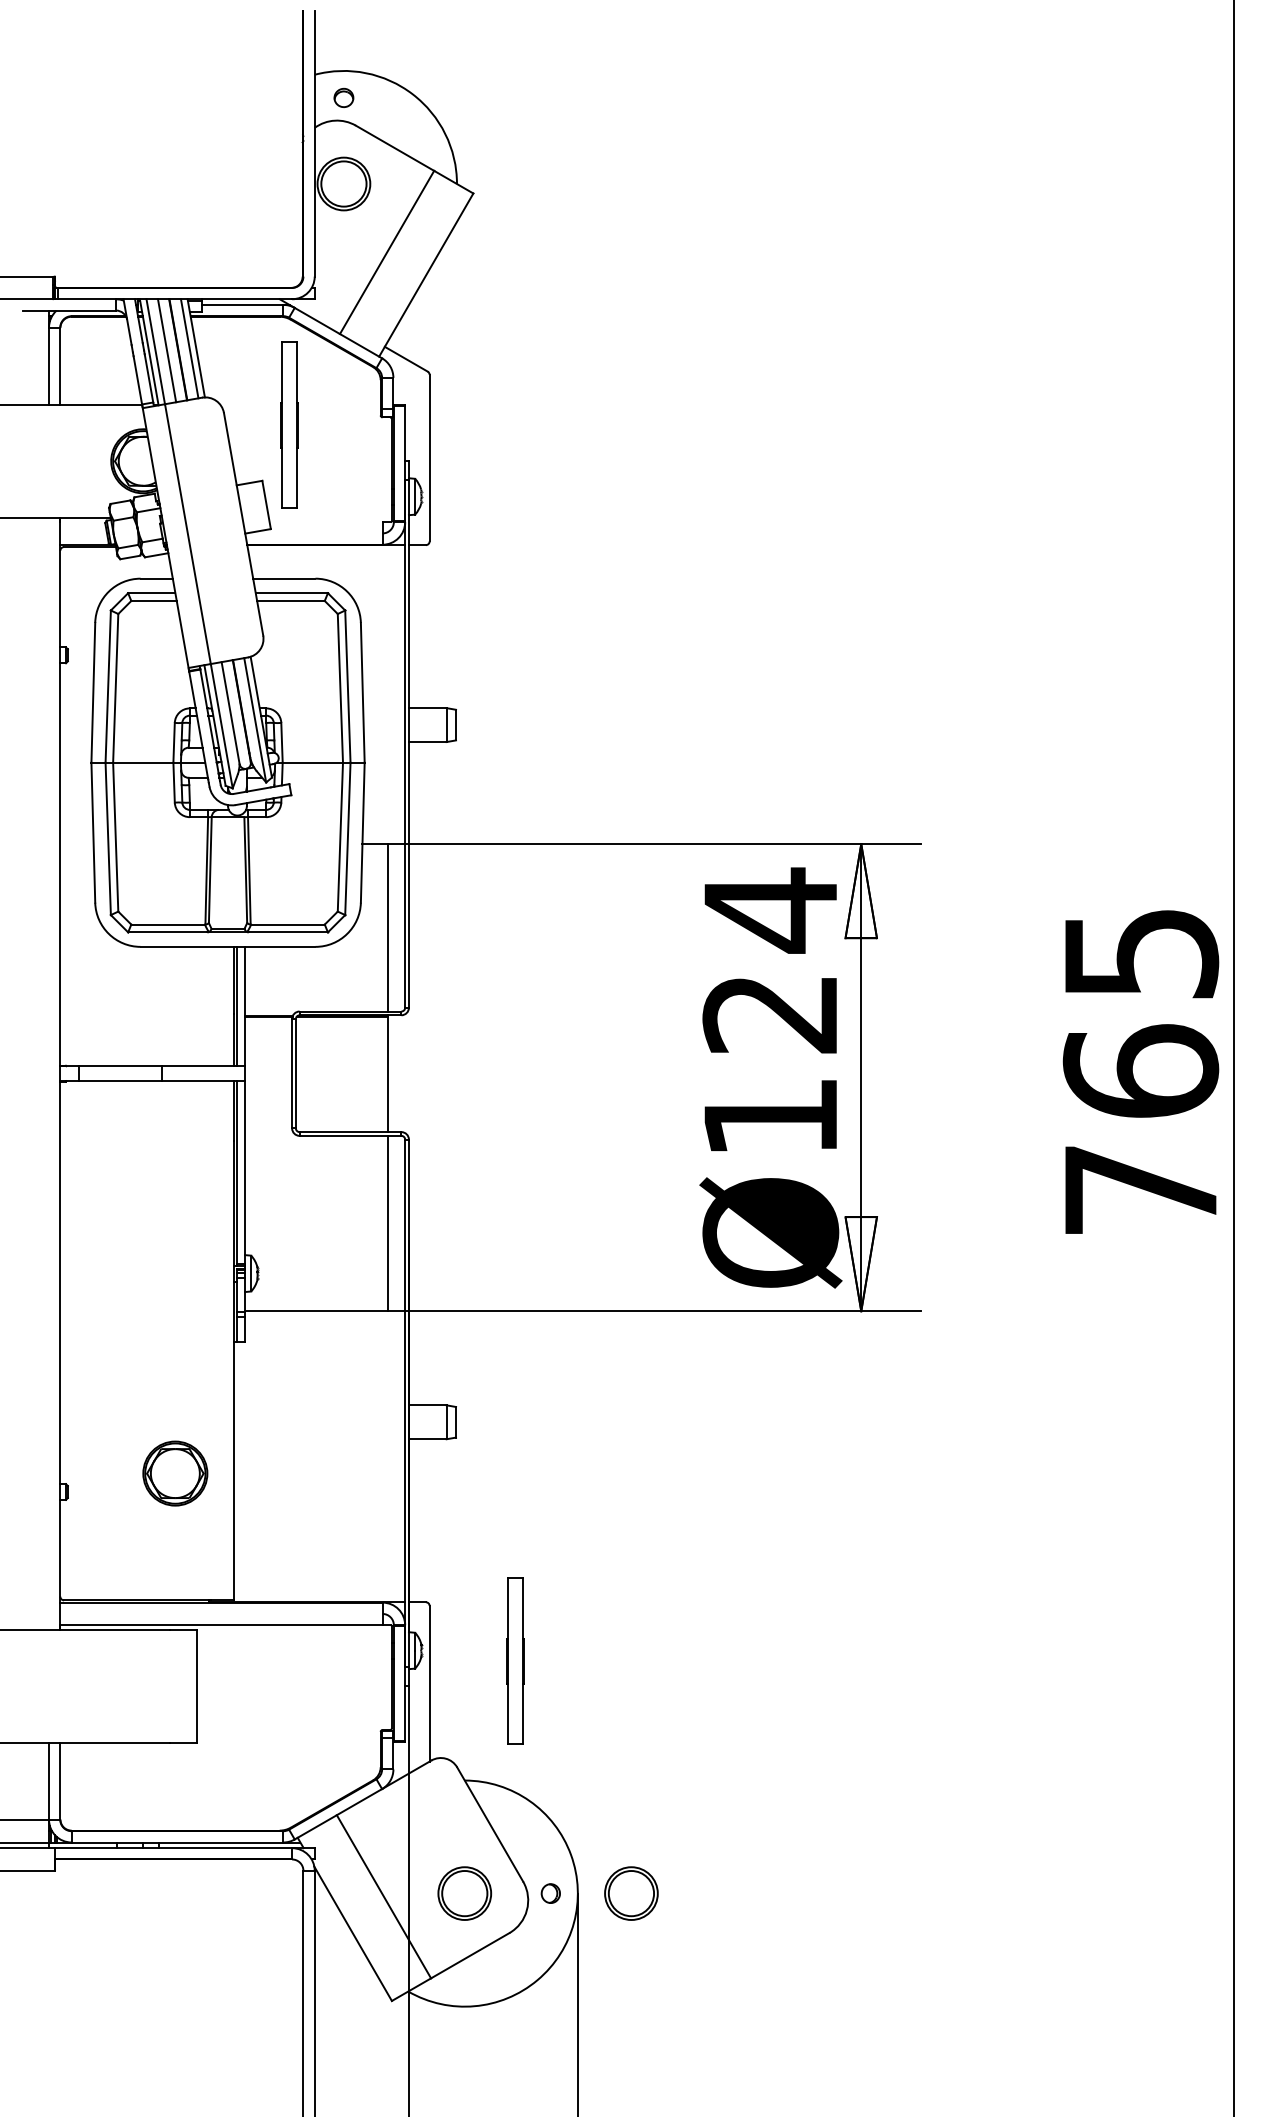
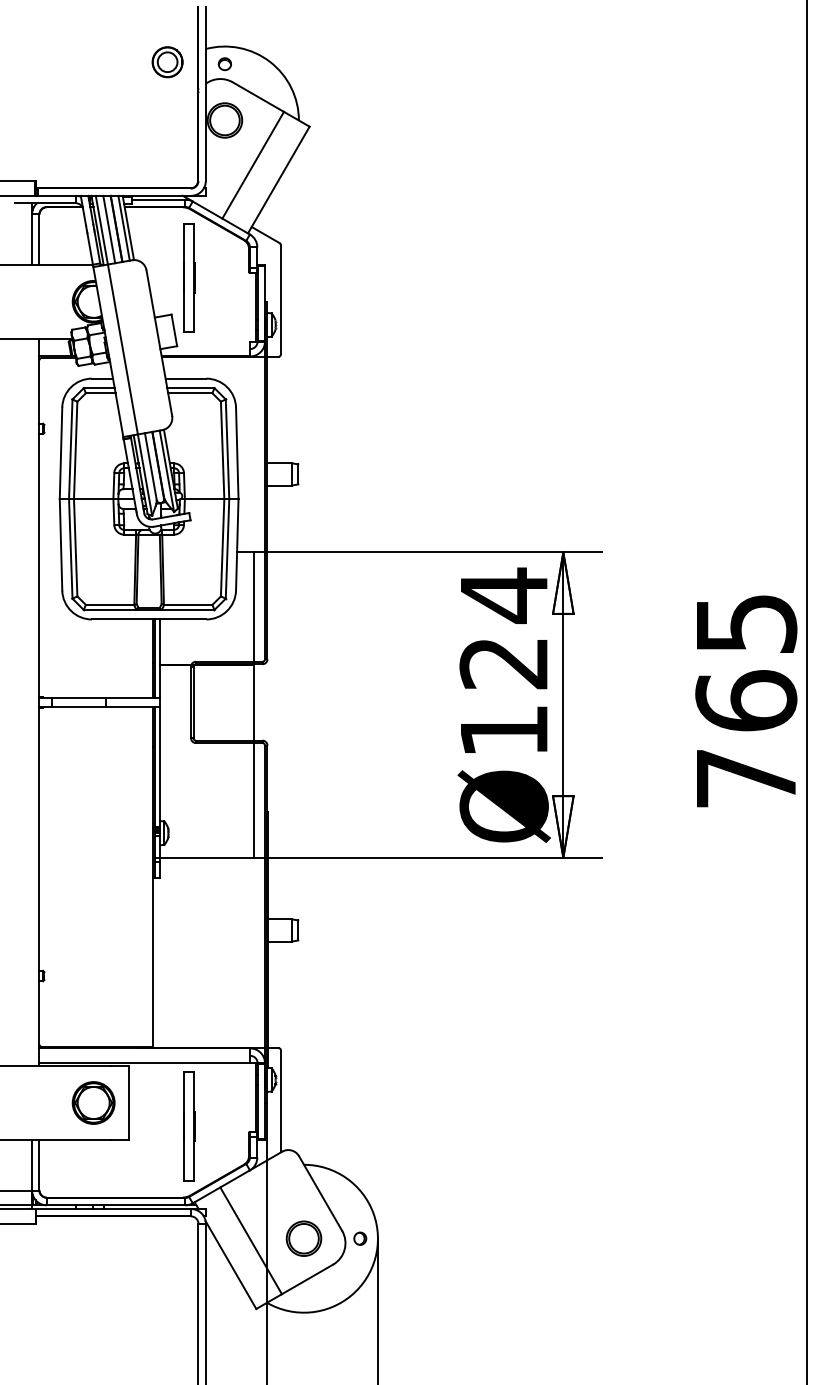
part: (256, 95) -> (167, 62), added
part: (175, 1472) -> (93, 1102), moved
part: (515, 1660) -> (189, 1126), moved
part: (630, 1893) -> (412, 1238), removed

